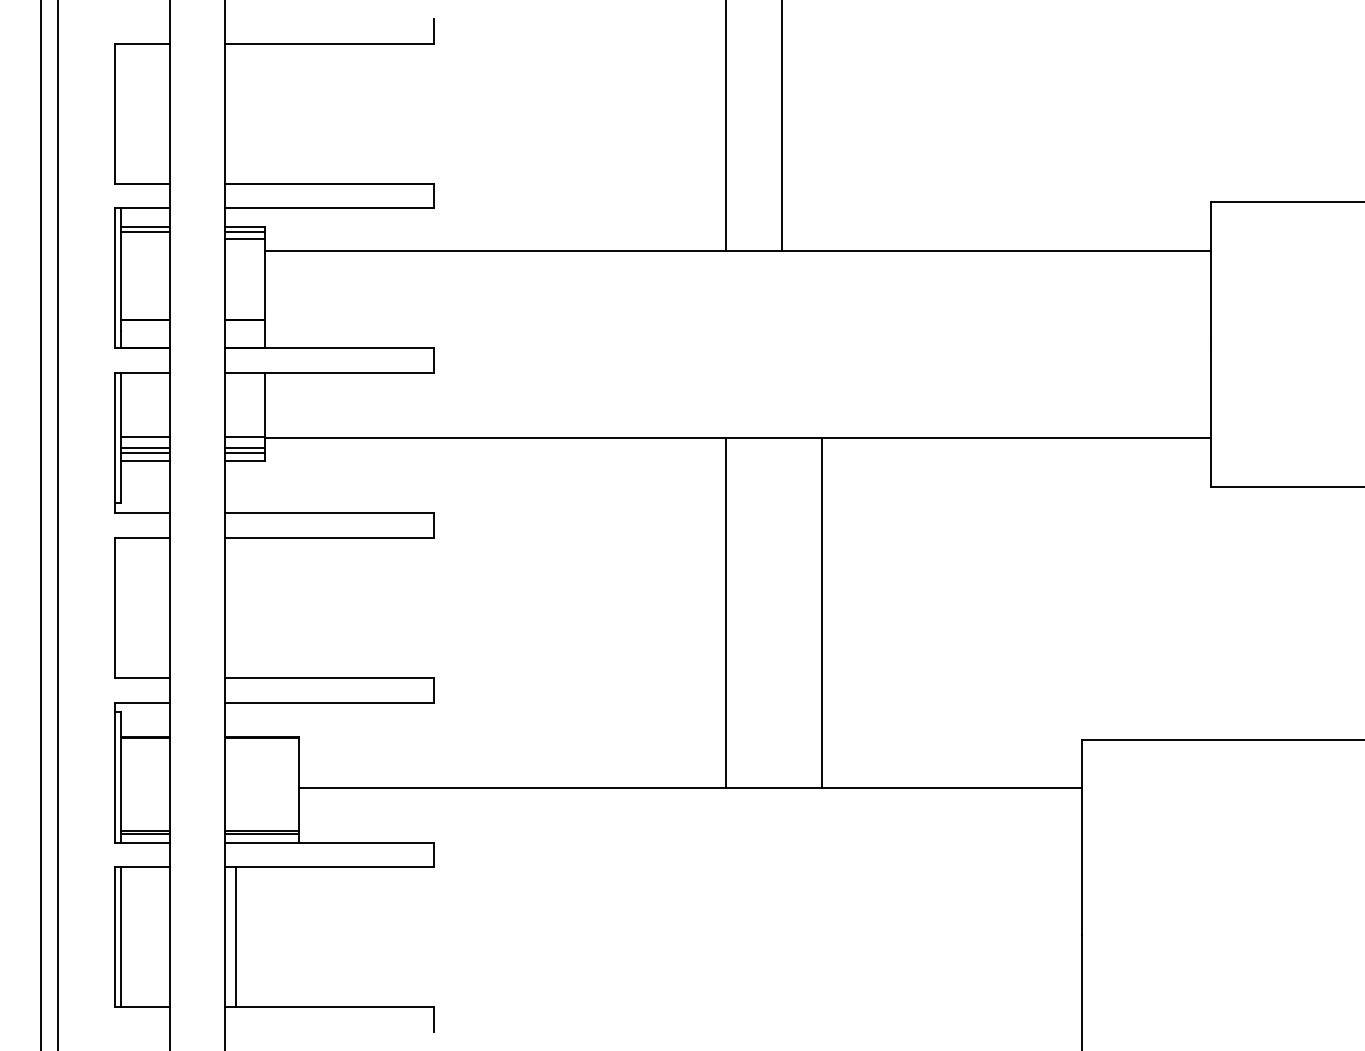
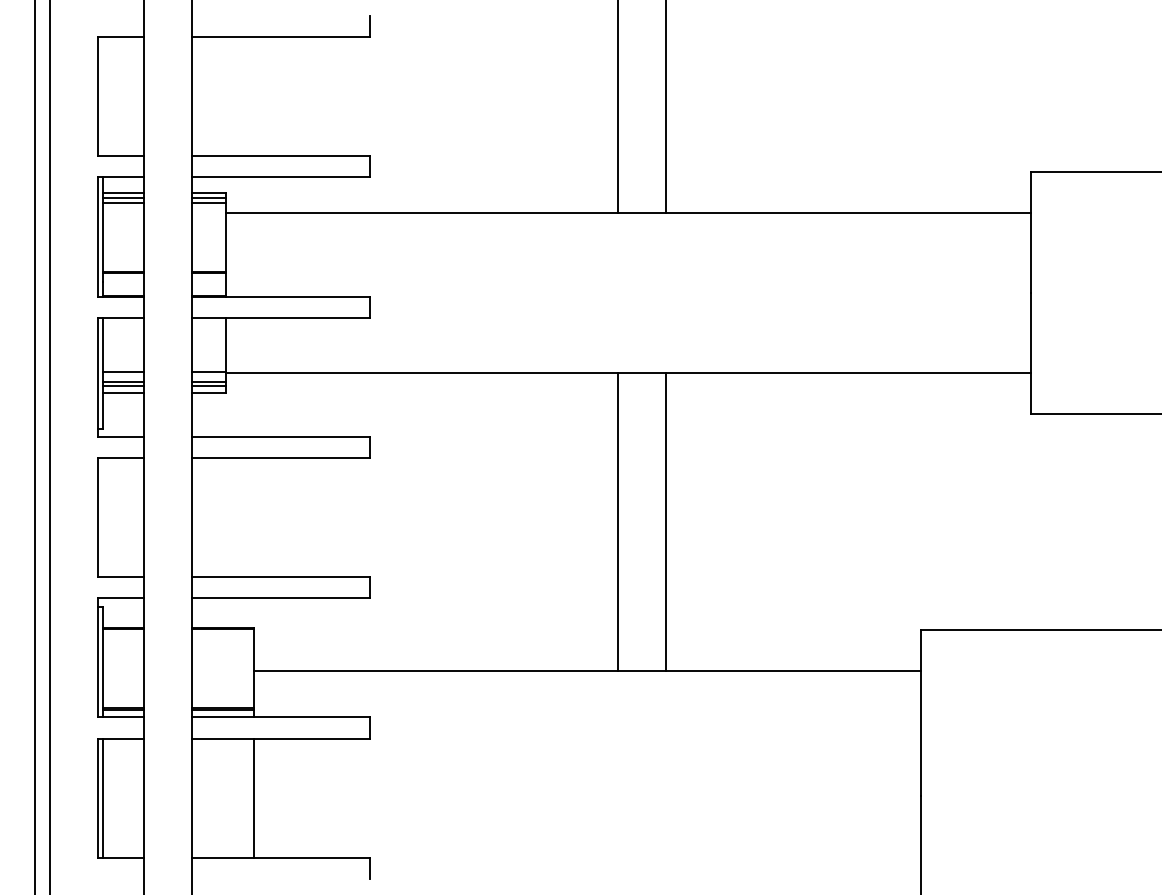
line: (144, 238) -> (122, 203), added
line: (821, 612) -> (665, 521), moved
line: (235, 937) -> (254, 798), moved

